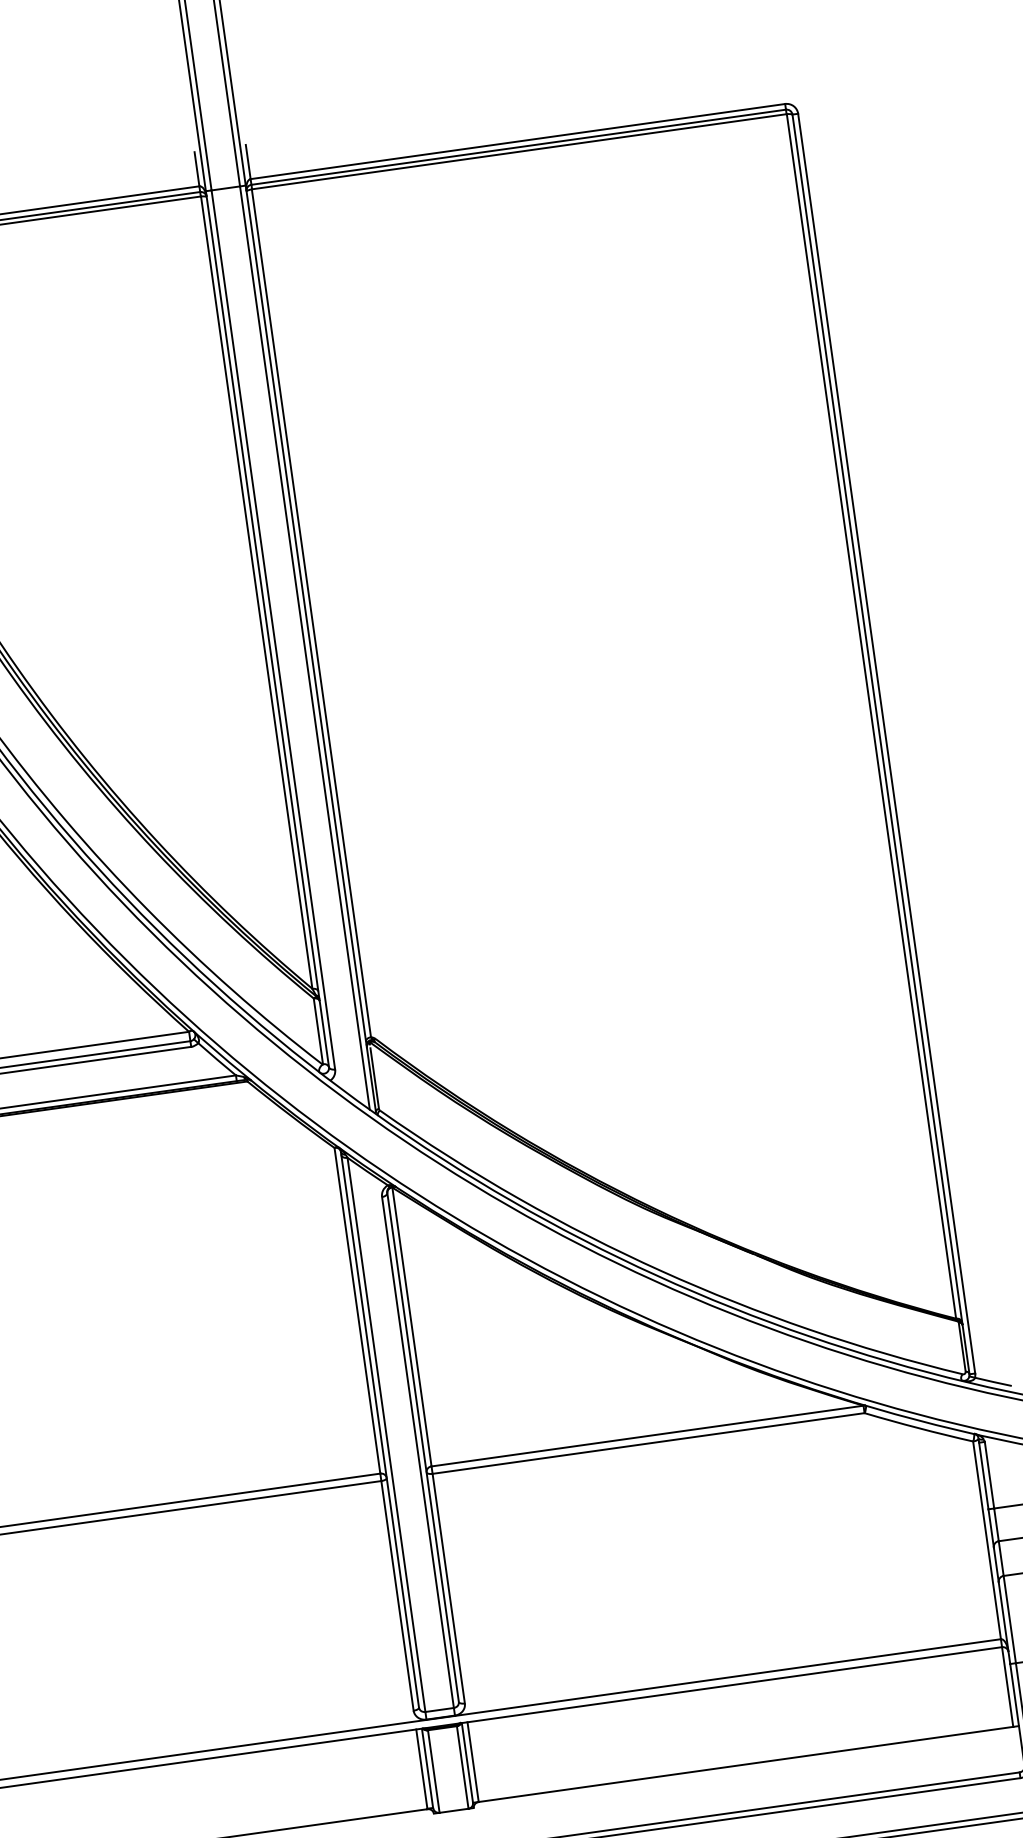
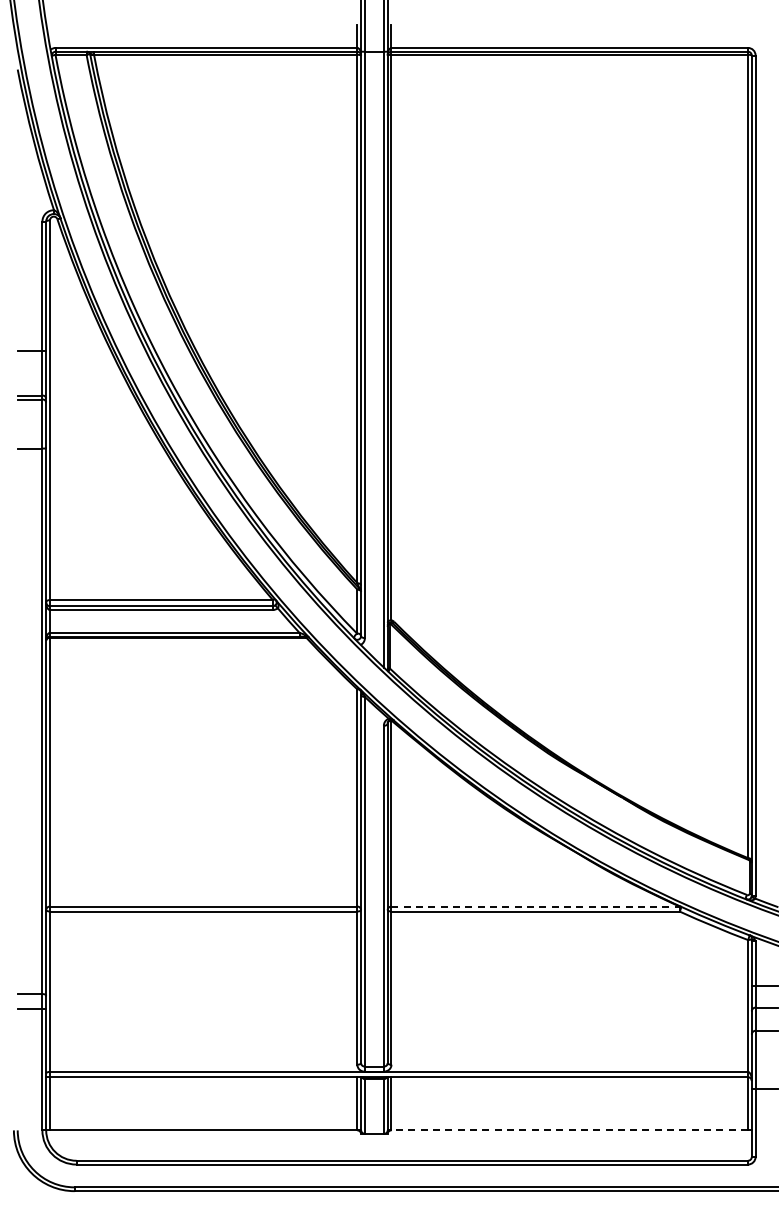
line: (648, 1435) -> (536, 906), solid -> dashed
line: (745, 1764) -> (569, 1130), solid -> dashed

